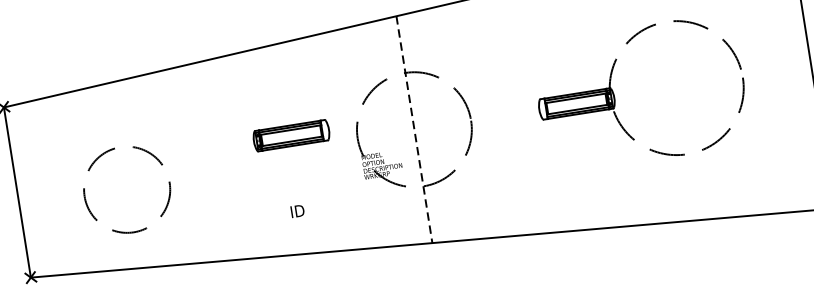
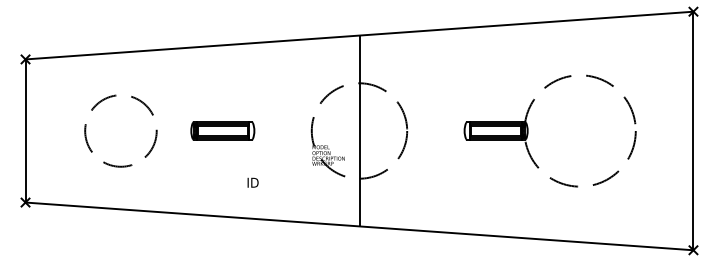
line: (414, 130) -> (359, 131), dashed -> solid
part: (291, 135) -> (222, 130), moved
circle: (126, 189) -> (120, 130), moved

